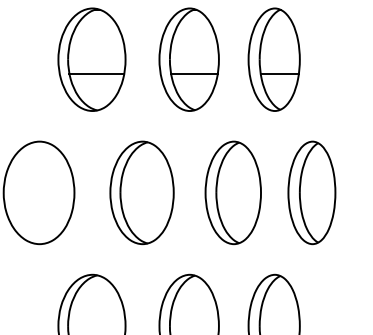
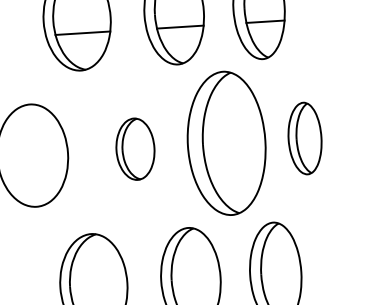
part: (141, 192) -> (134, 148), size x0.6
part: (232, 192) -> (225, 143), size x1.4
part: (311, 192) -> (304, 138), size x0.7

